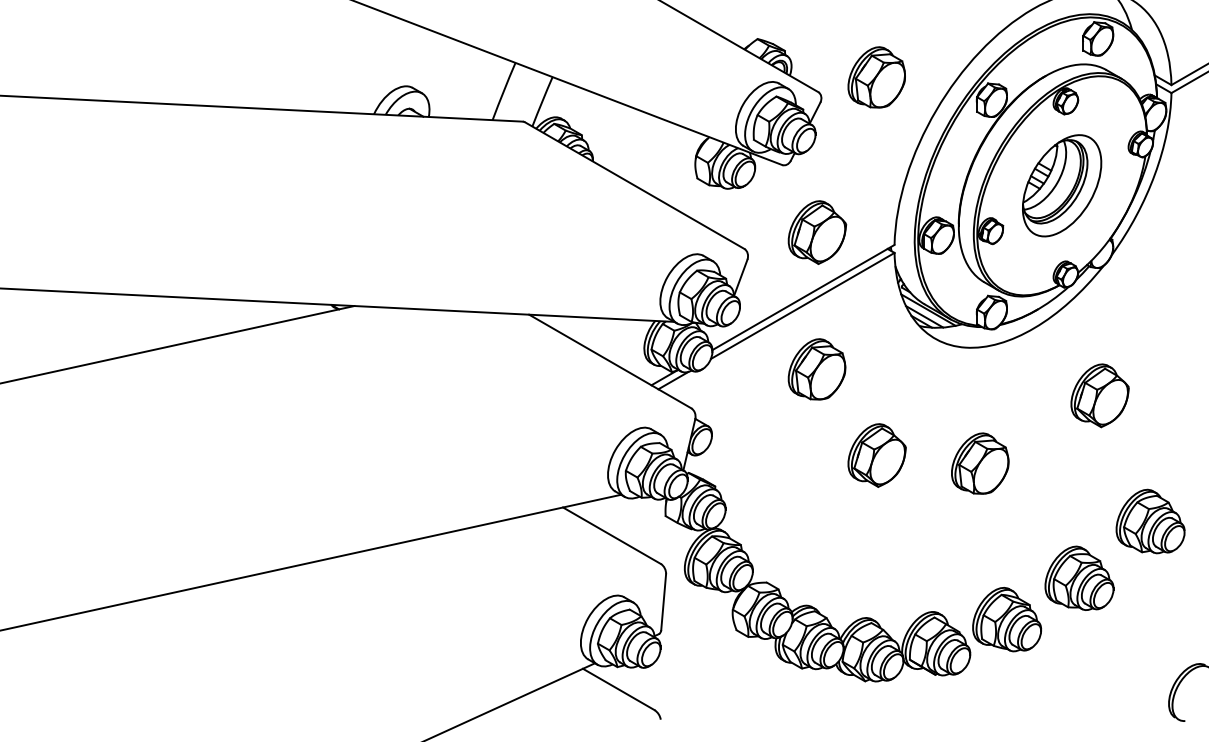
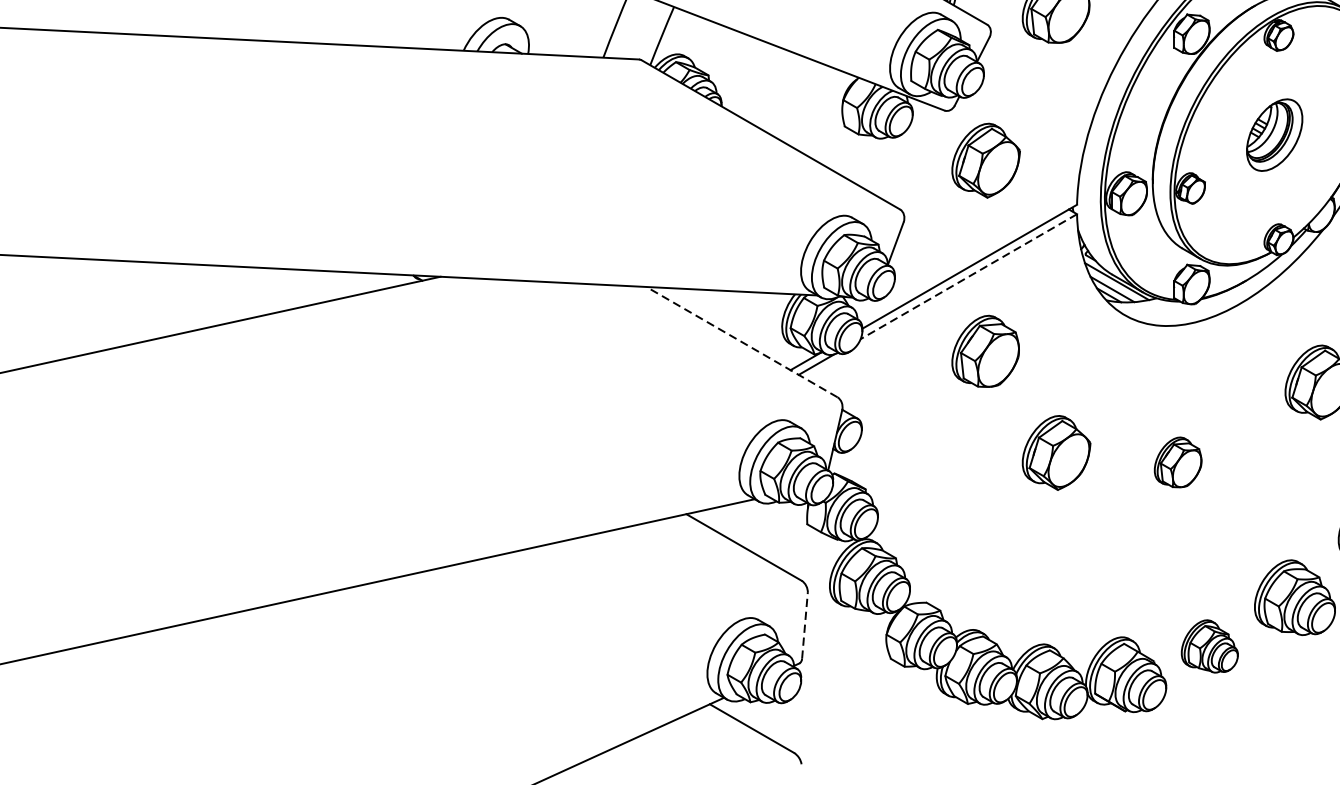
part: (1062, 185) -> (1274, 134), size x0.6
part: (817, 232) -> (986, 160), moved
line: (802, 306) -> (968, 277), solid -> dashed
line: (610, 361) -> (742, 342), solid -> dashed
part: (980, 463) -> (1178, 462), size x0.7
line: (663, 601) -> (804, 624), solid -> dashed
part: (1007, 619) -> (1210, 646), size x0.7

